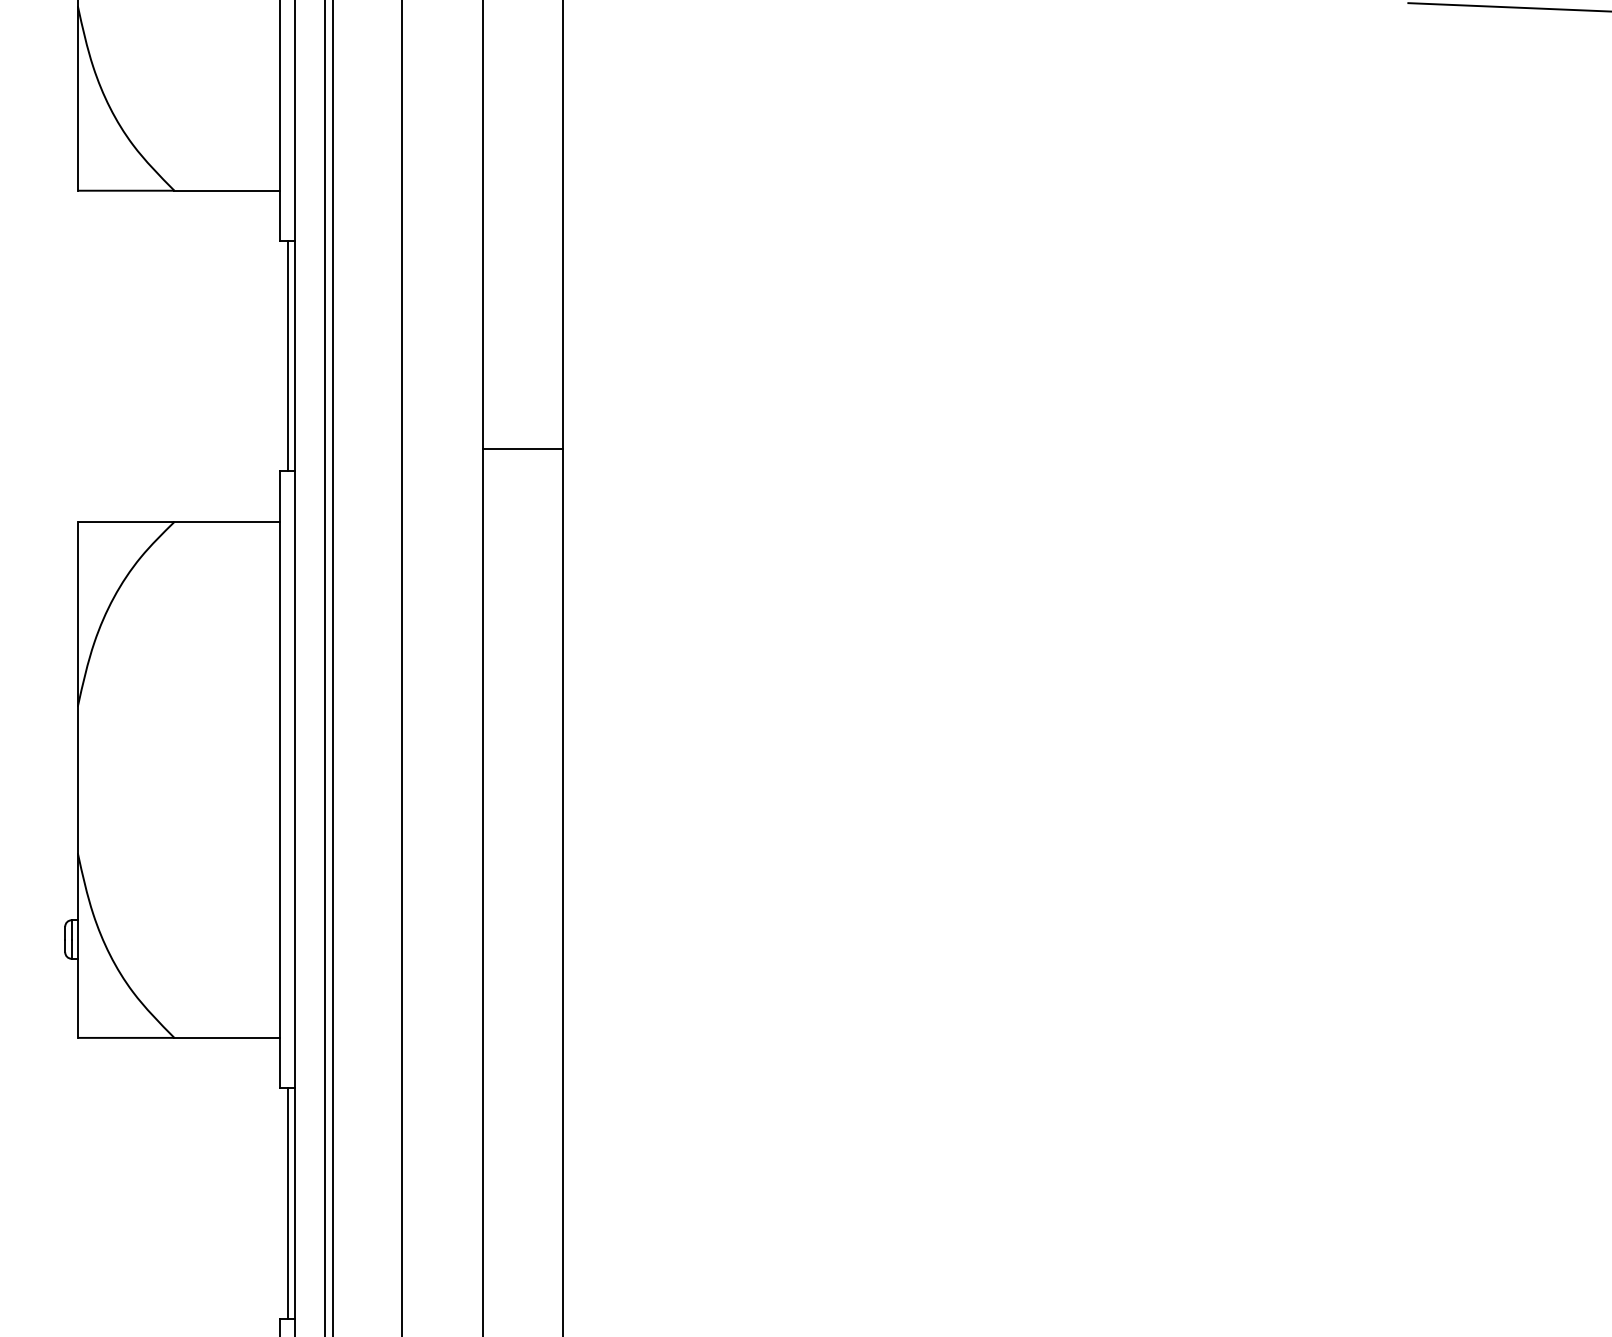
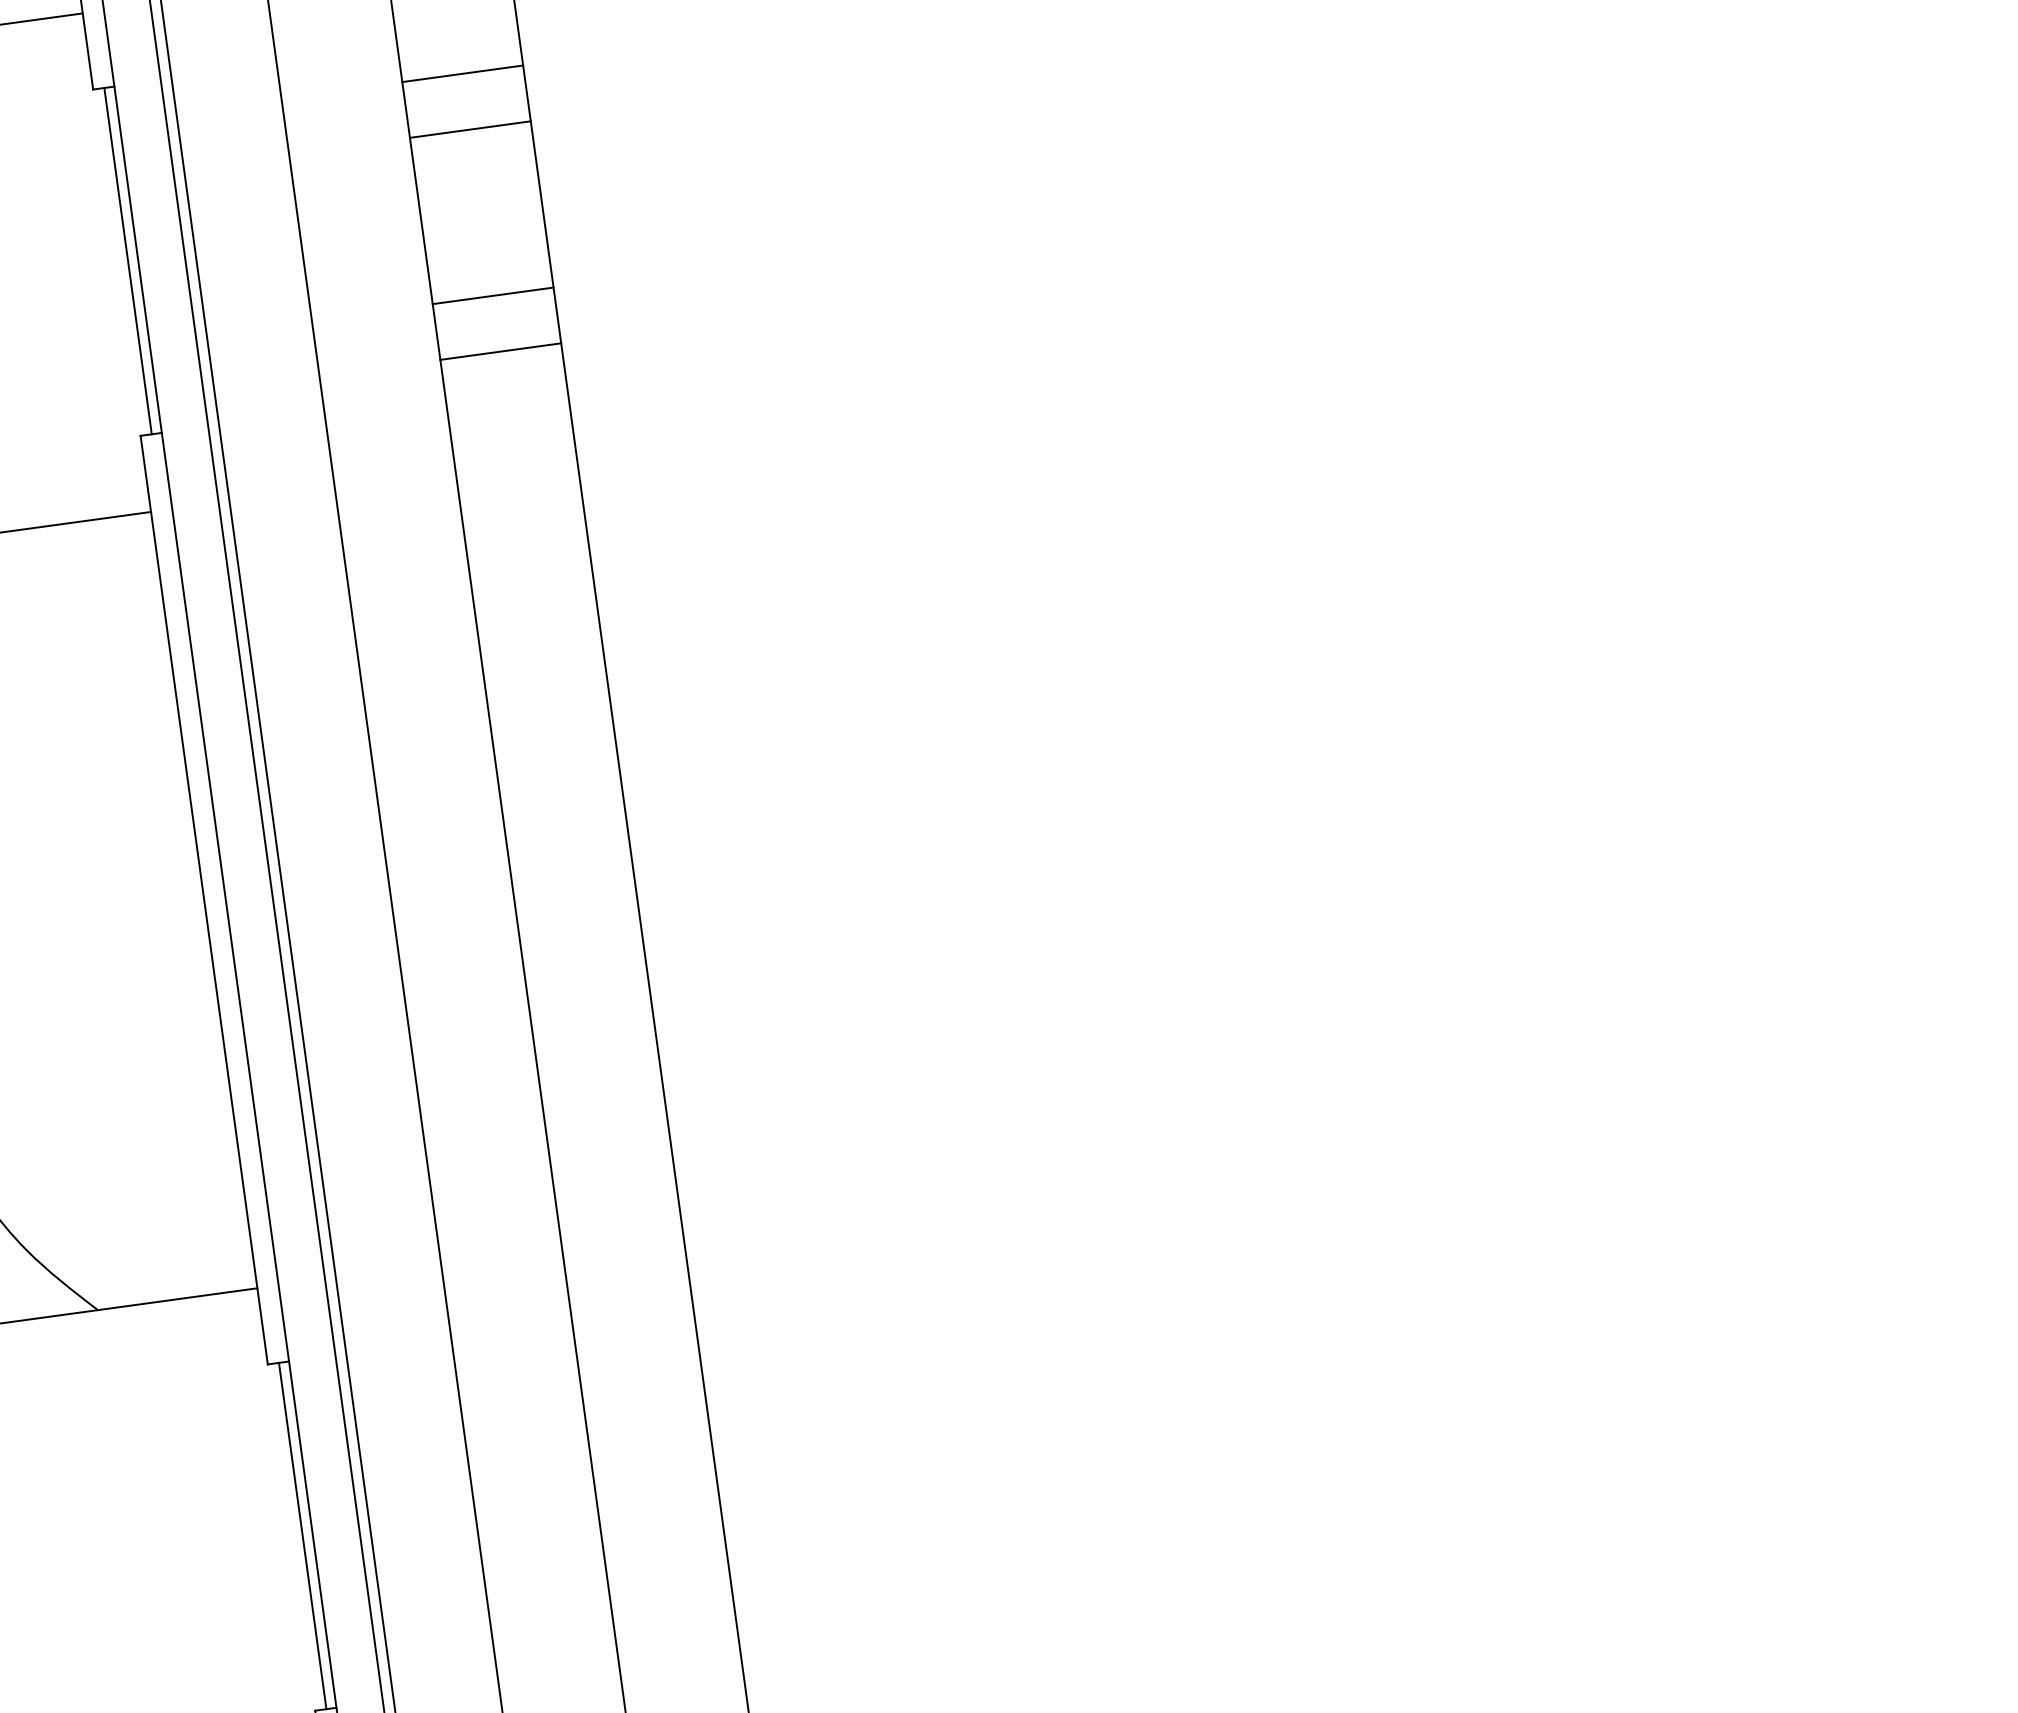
line: (522, 264) -> (462, 74), added
line: (522, 301) -> (469, 130), added
line: (522, 411) -> (492, 295), added

